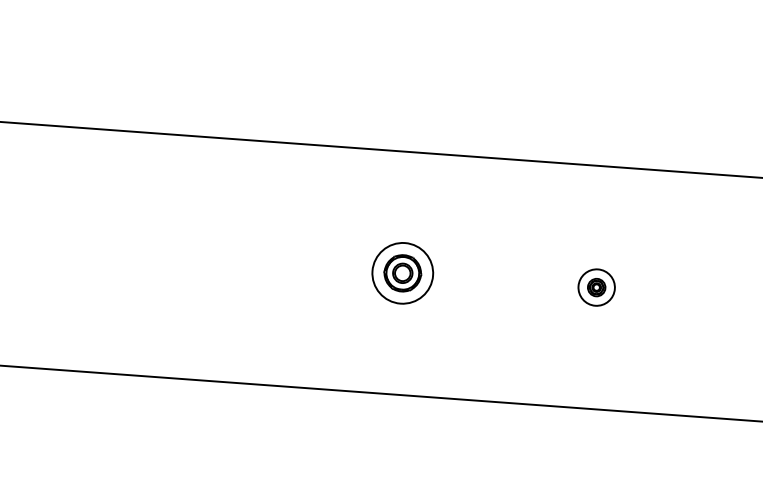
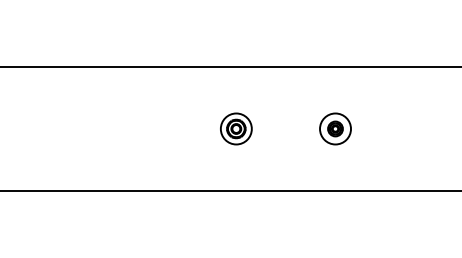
part: (596, 286) -> (335, 128), size x1.67

